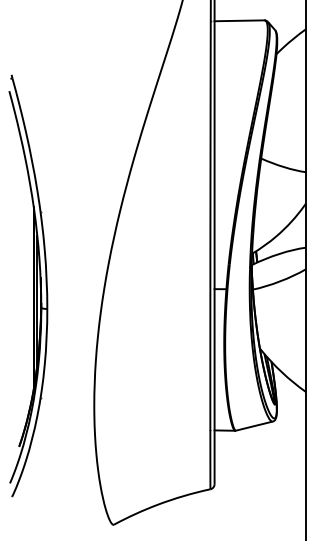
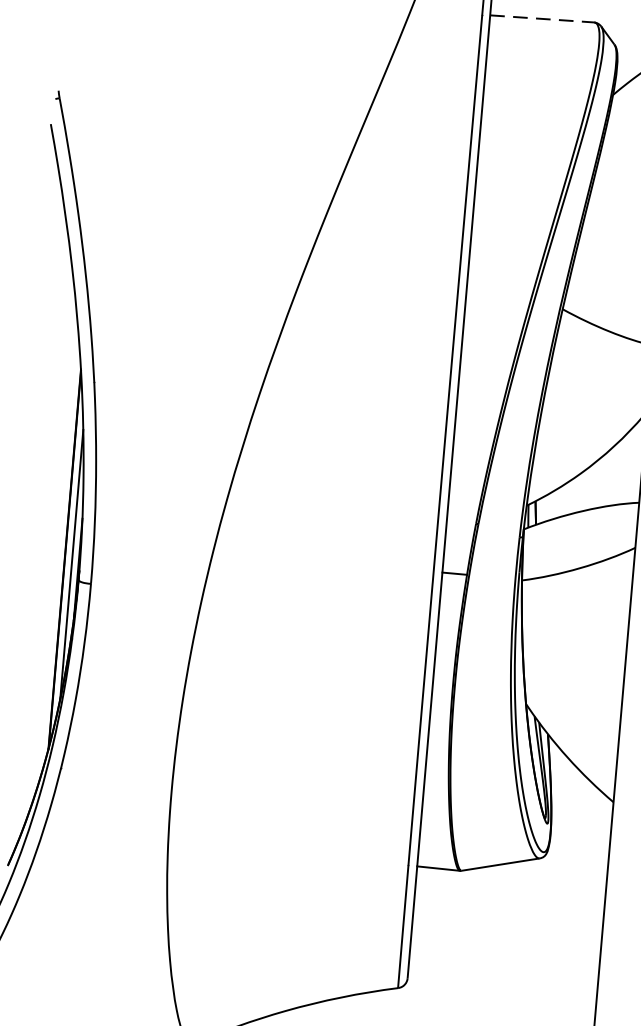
line: (239, 20) -> (542, 18), solid -> dashed

